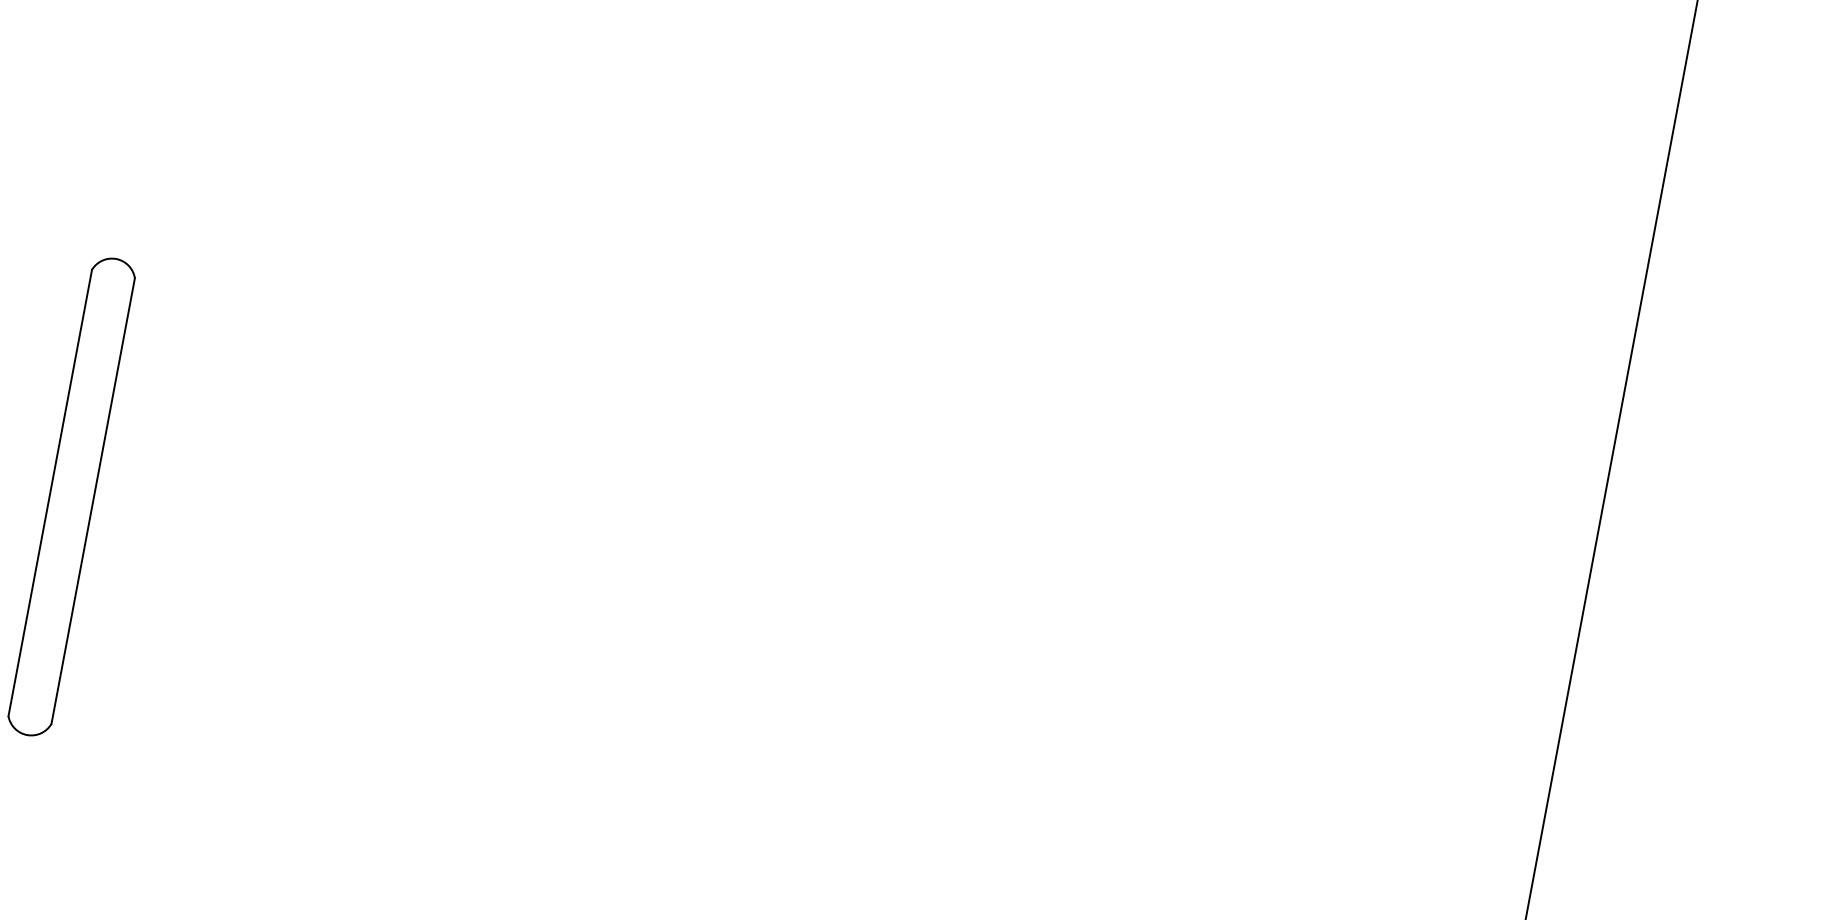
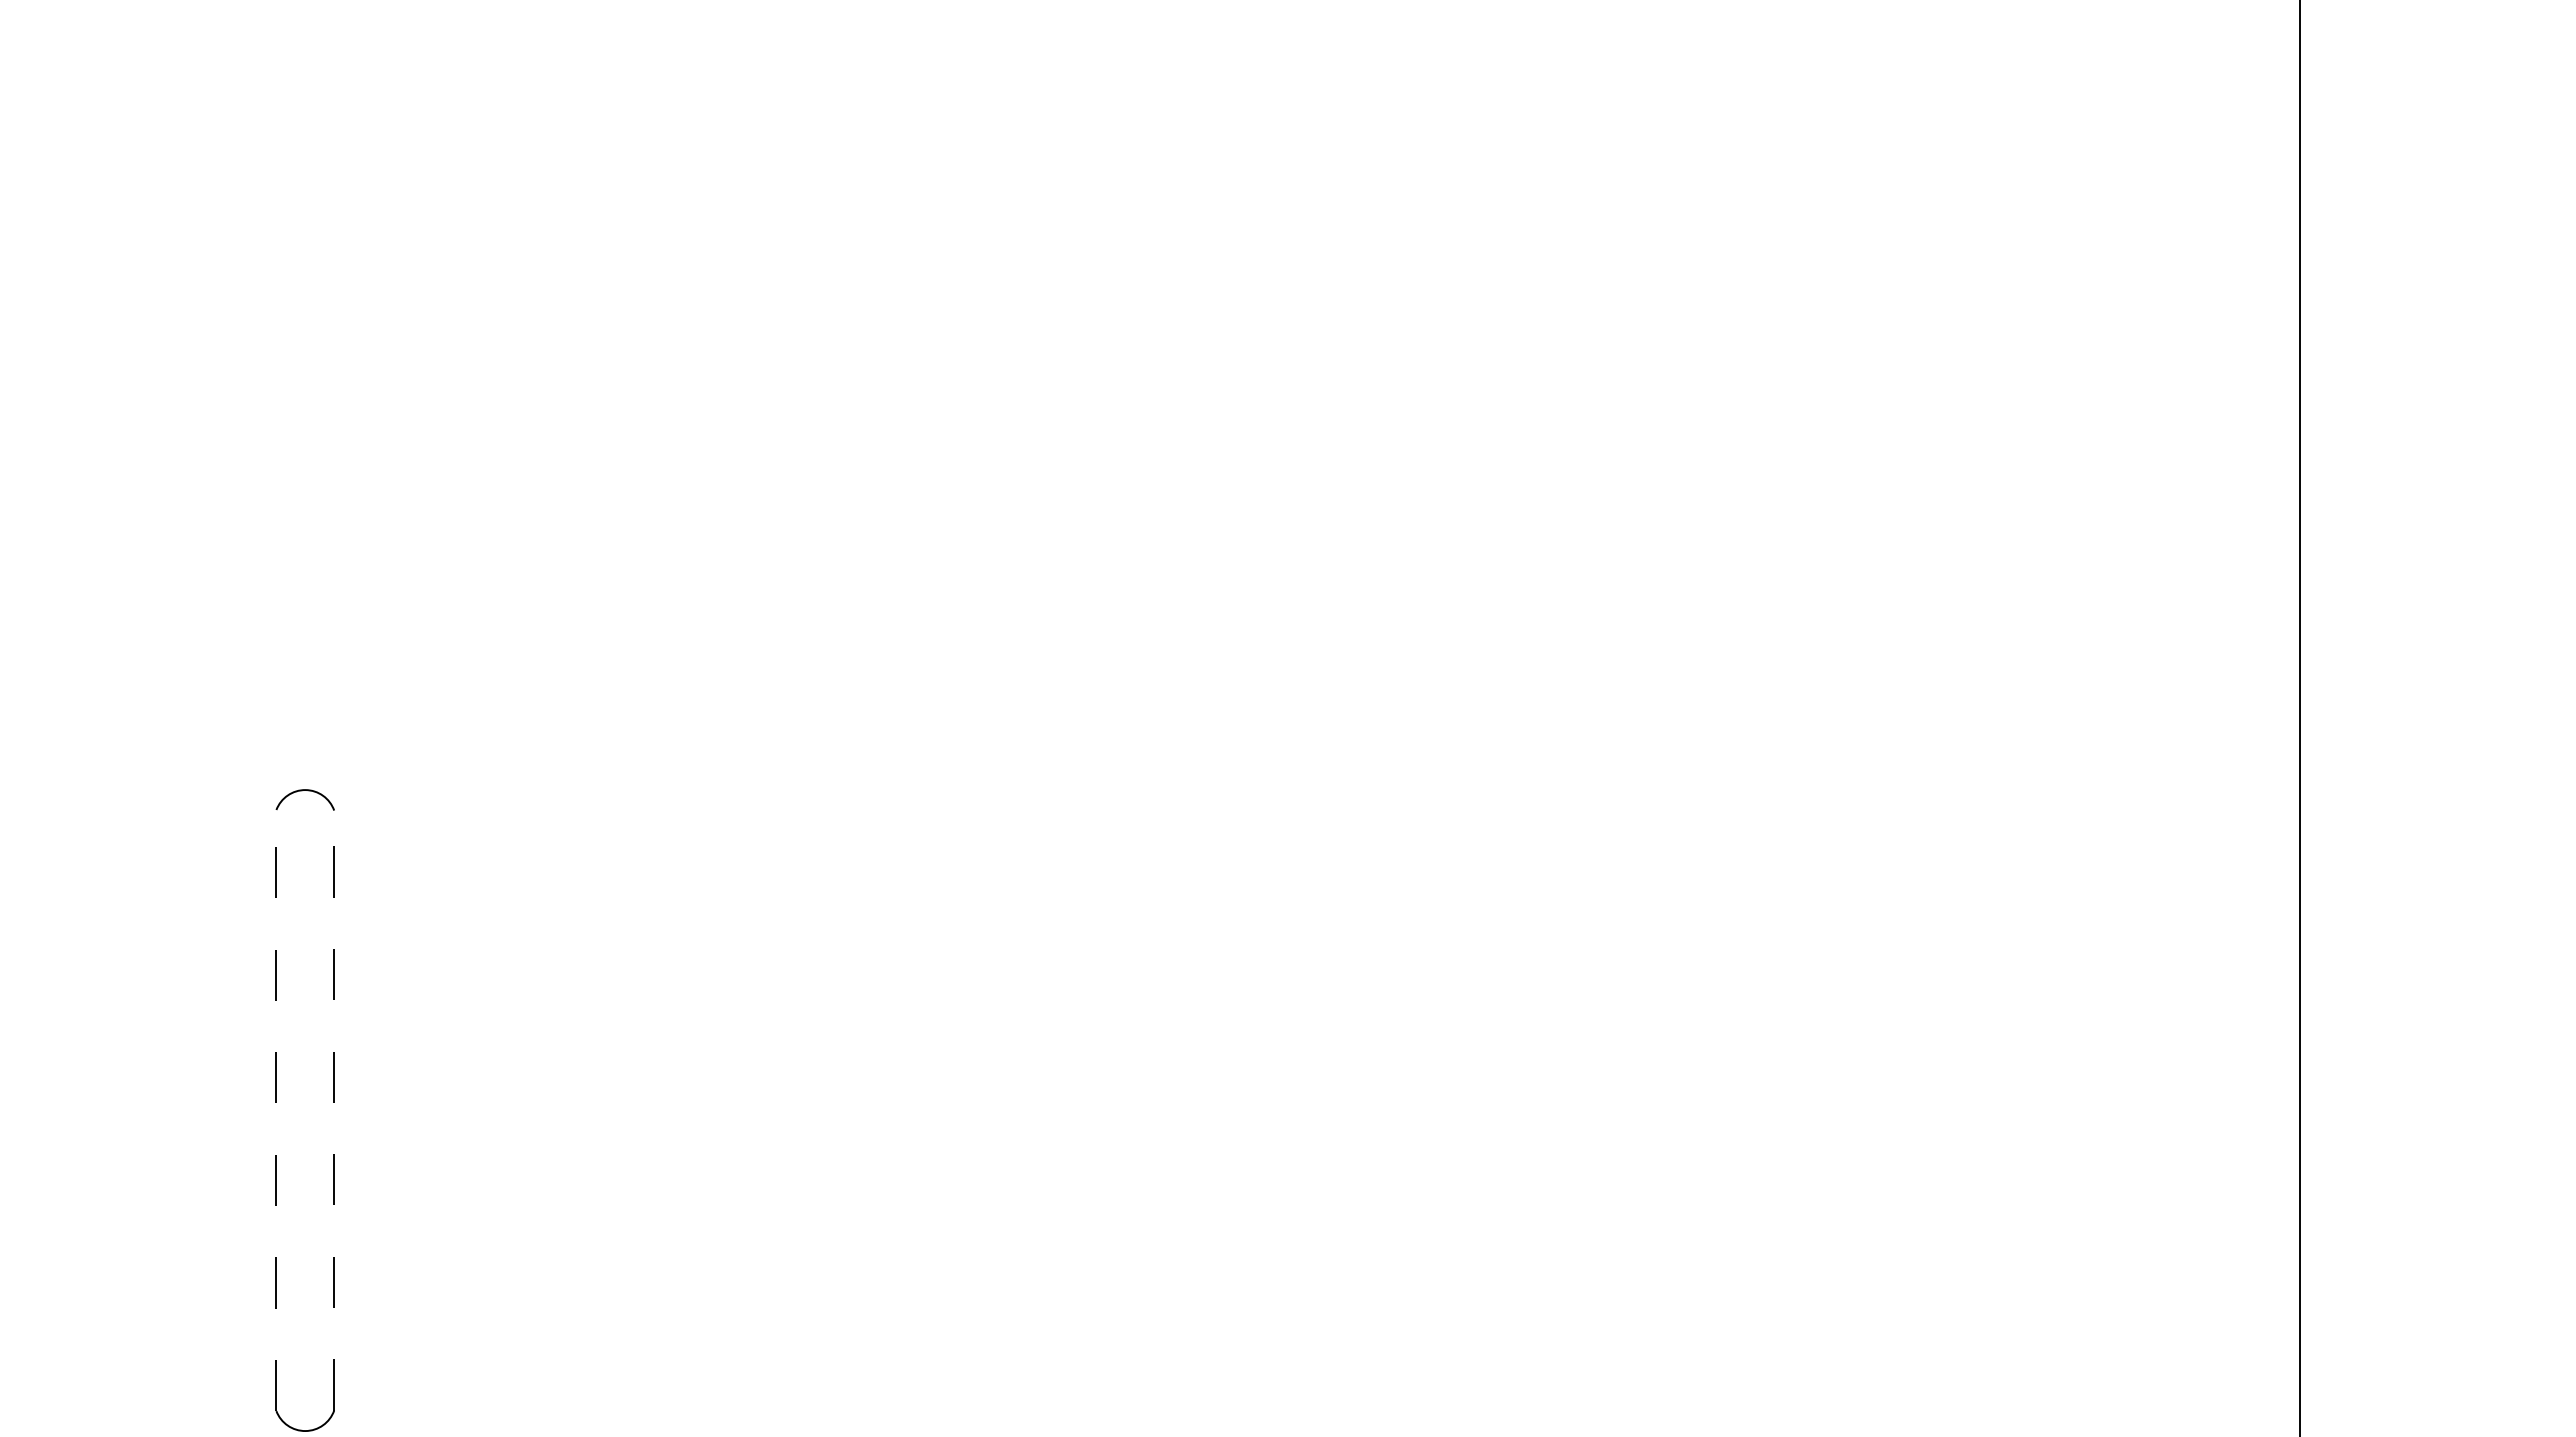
line: (50, 493) -> (276, 1110), solid -> dashed
line: (93, 501) -> (334, 1110), solid -> dashed

